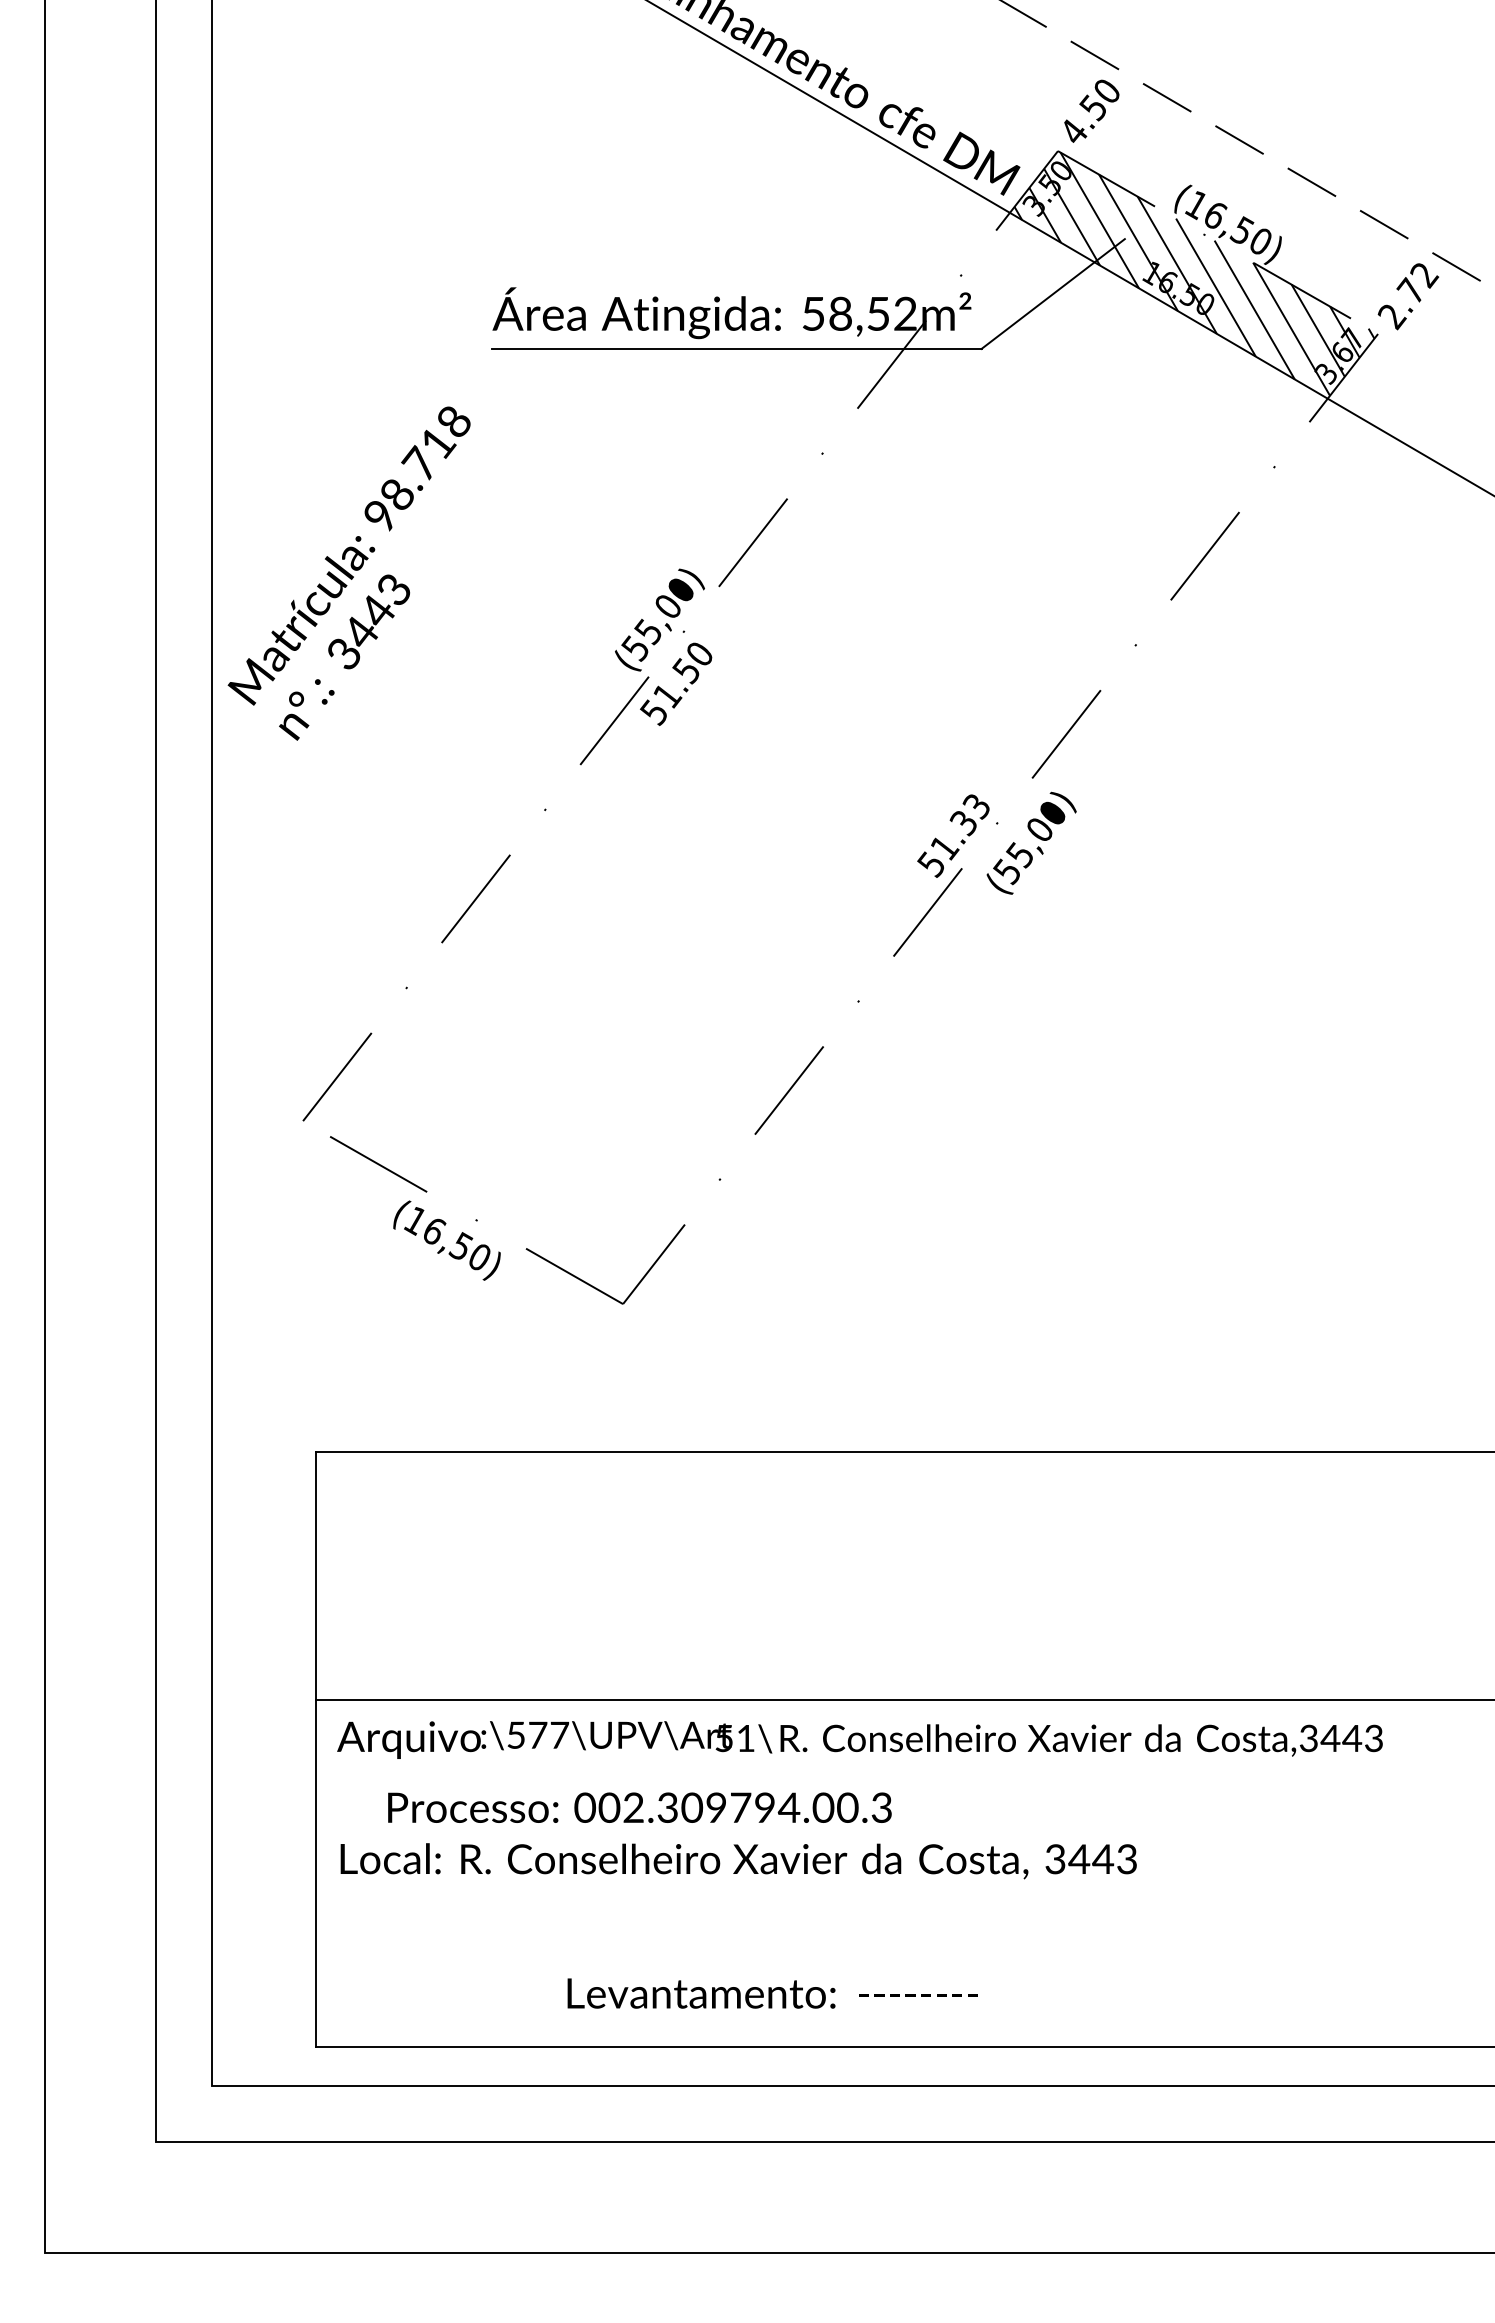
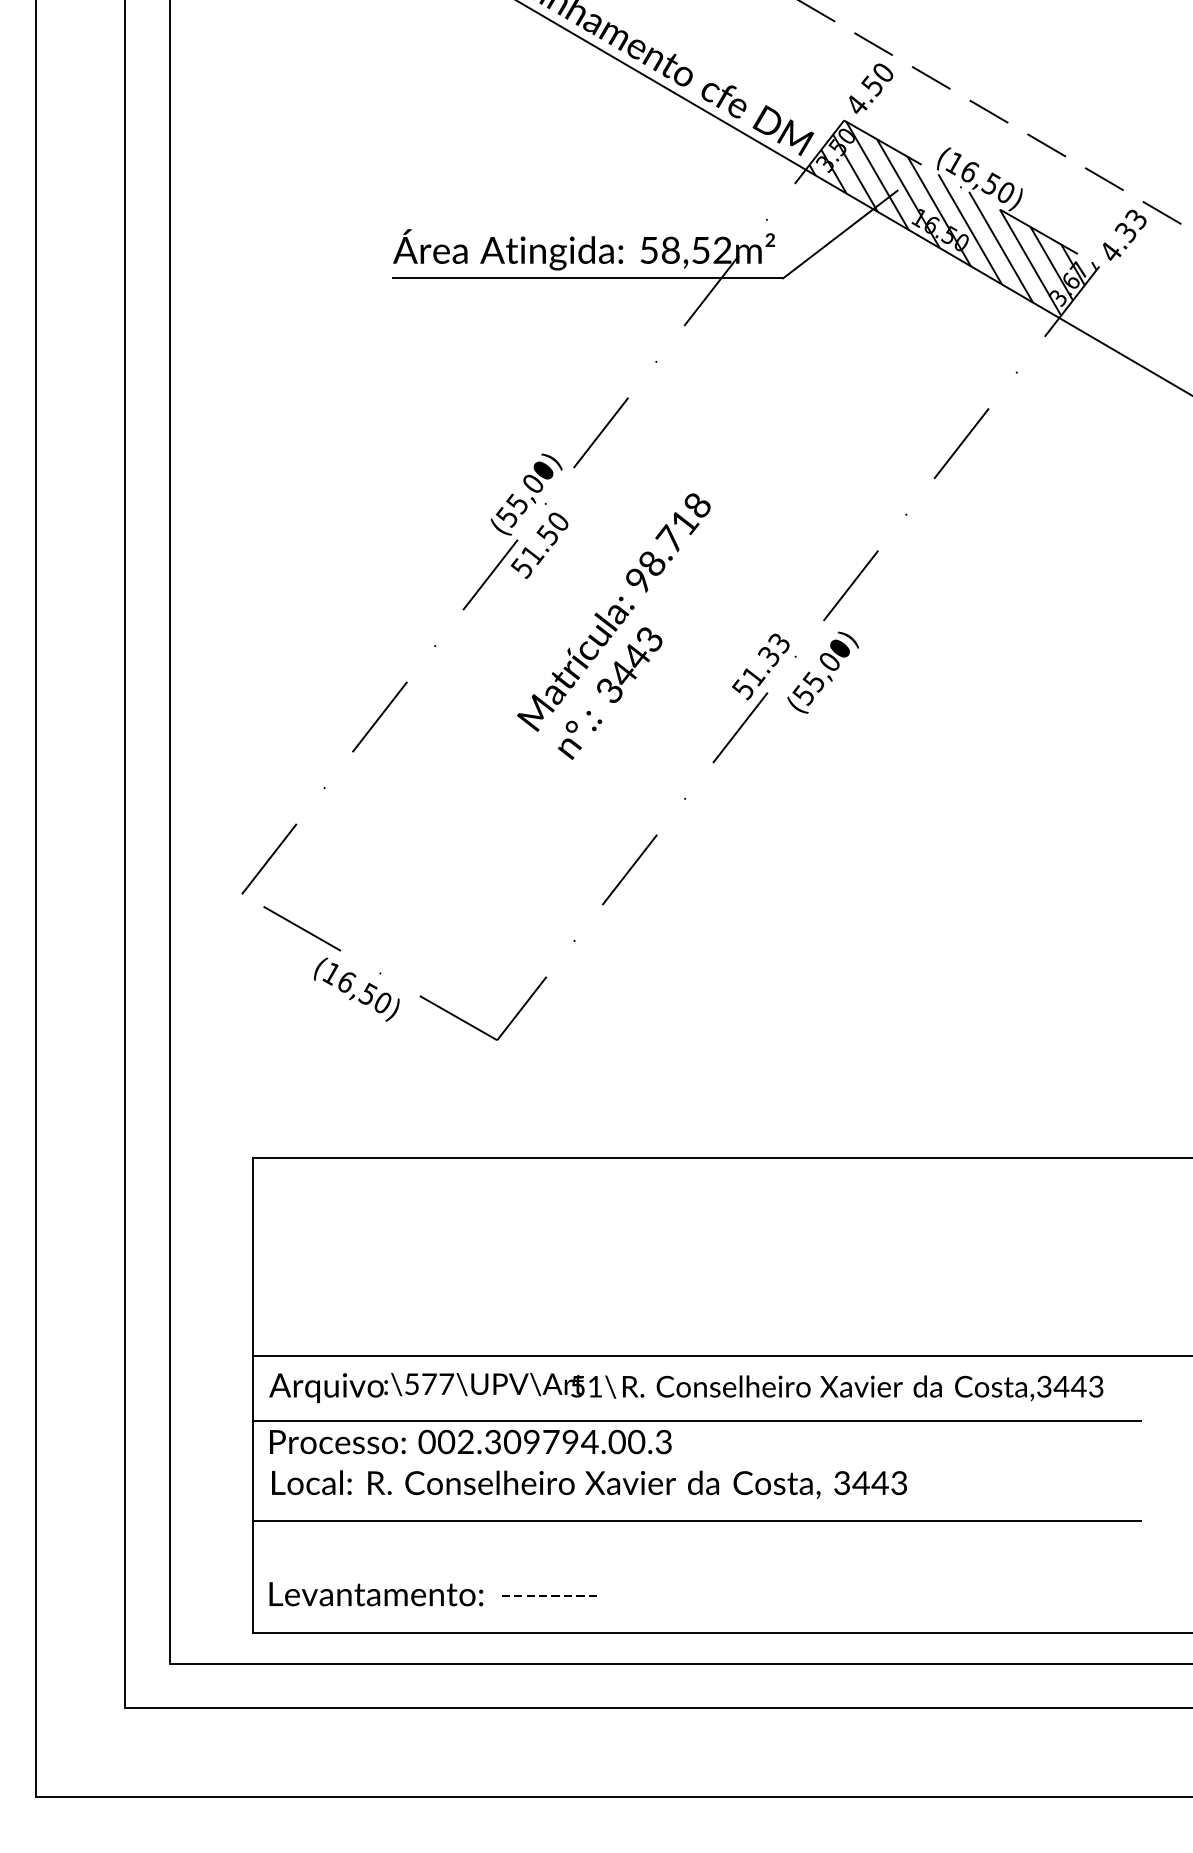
text: (1408, 296) -> (1123, 236), 2.72 -> 4.33
text: (348, 573) -> (613, 626), moved
line: (873, 1781) -> (697, 1421), added
text: (639, 1807) -> (470, 1441), moved
line: (873, 1906) -> (697, 1520), added
text: (772, 1993) -> (432, 1594), moved

